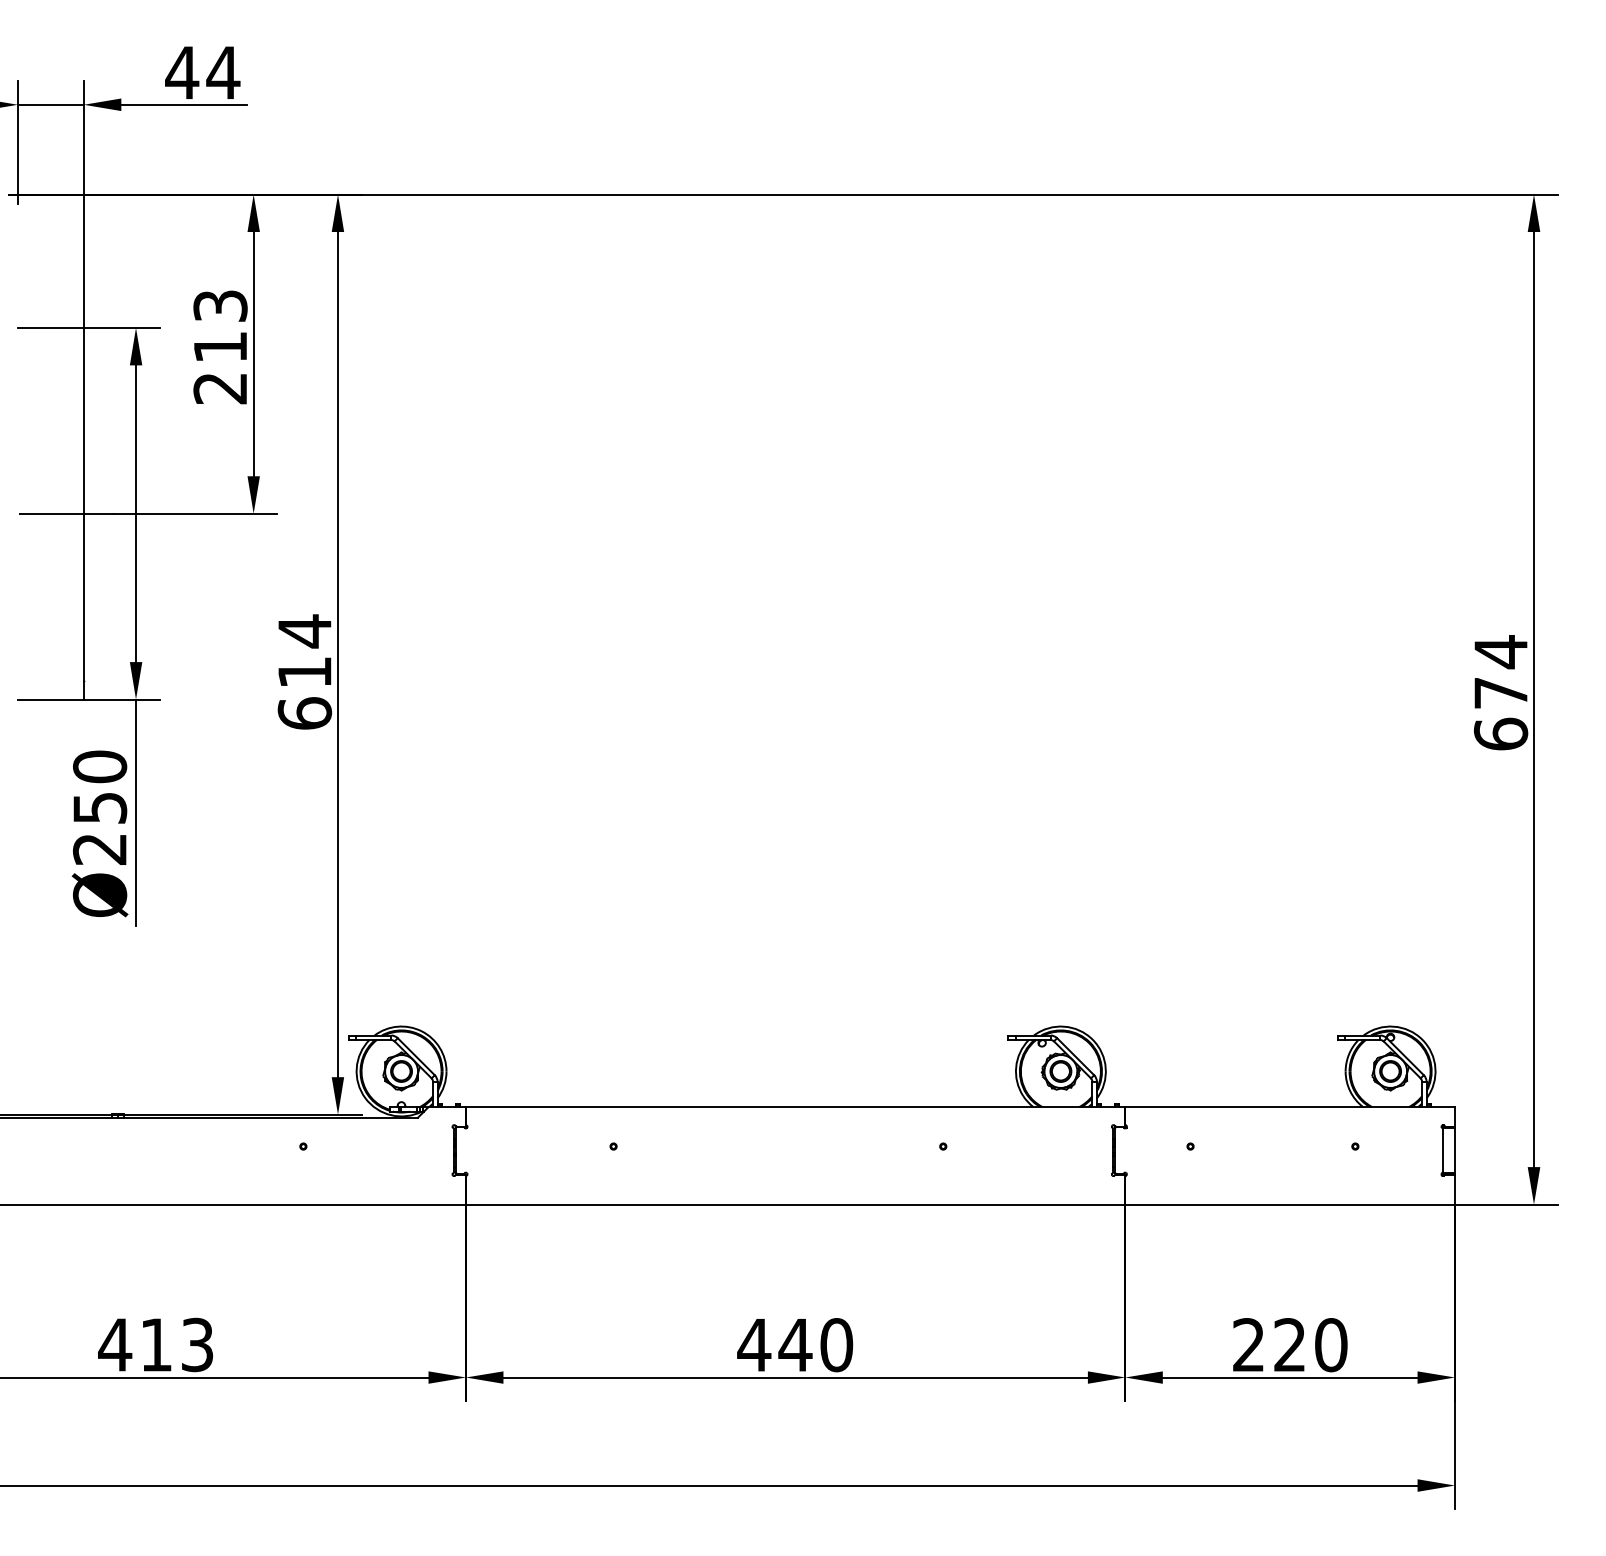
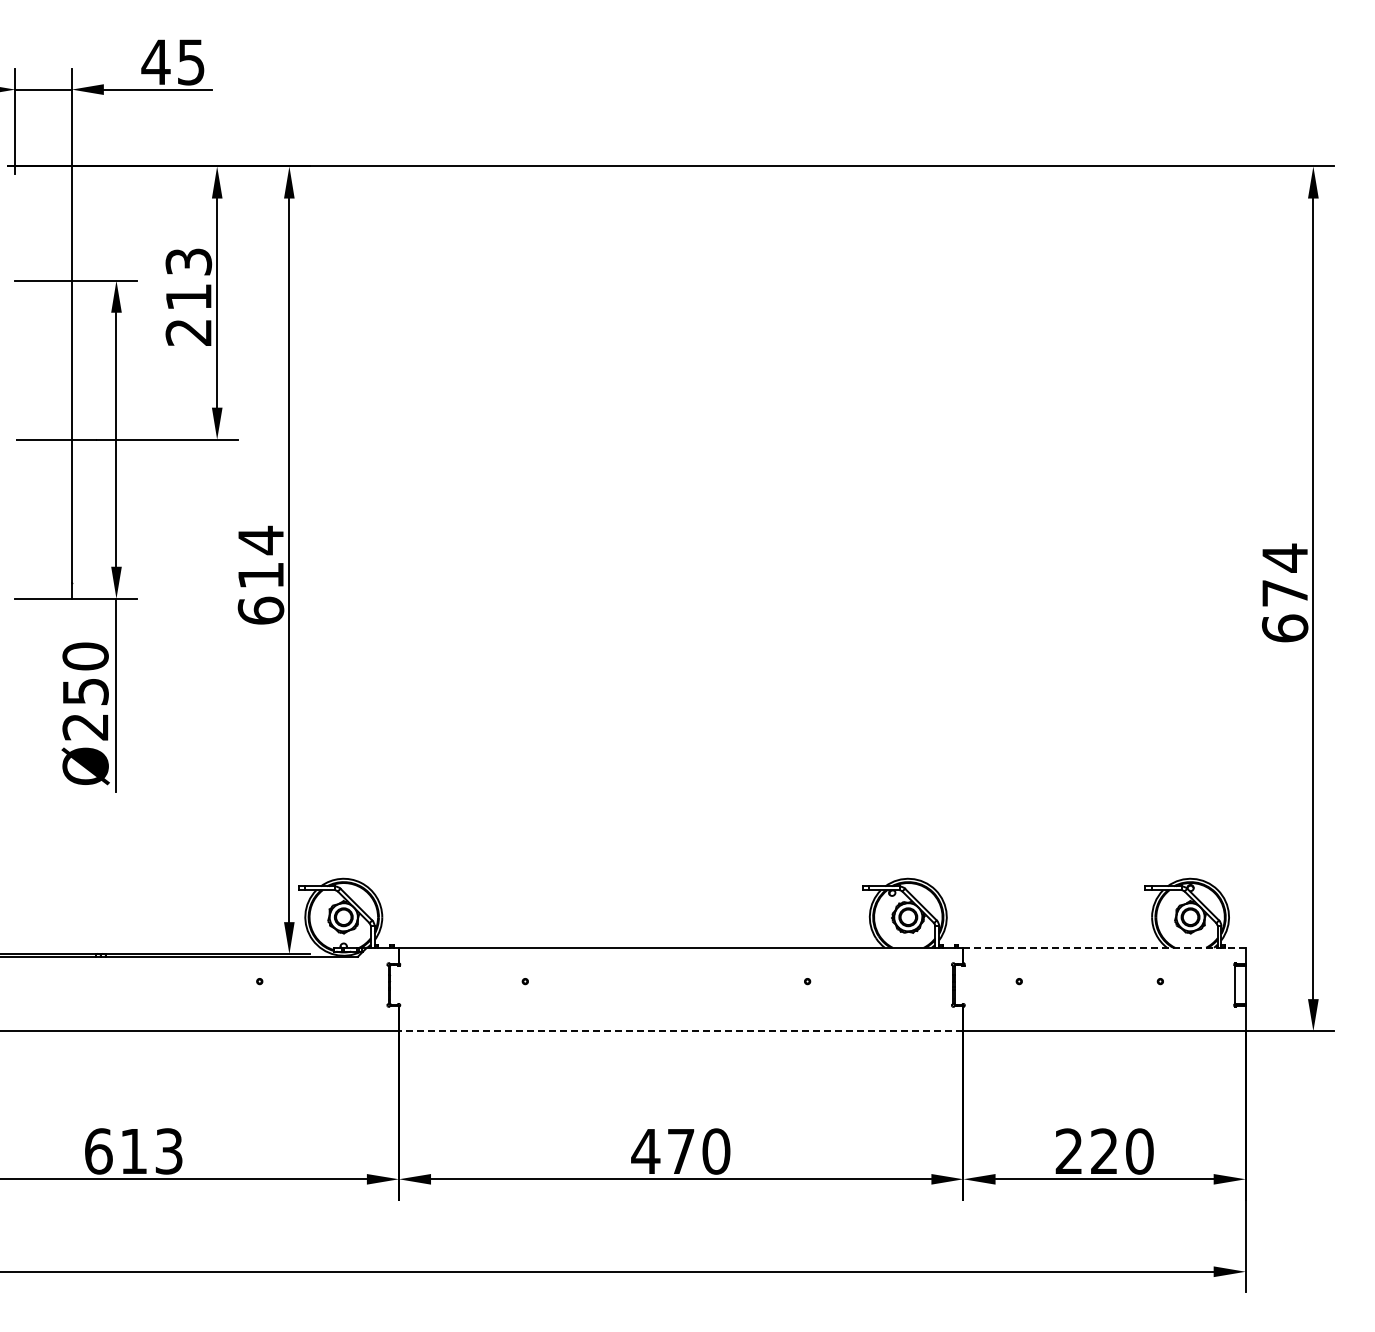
text: (222, 73) -> (190, 62), 44 -> 45
line: (1291, 1106) -> (1105, 947), solid -> dashed
line: (794, 1204) -> (680, 1031), solid -> dashed
text: (115, 1345) -> (98, 1151), 413 -> 613
text: (794, 1345) -> (680, 1151), 440 -> 470

